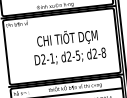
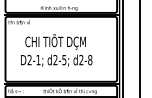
text: (69, 46) -> (56, 50), moved

